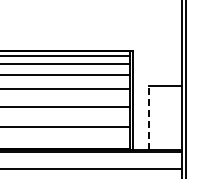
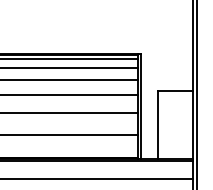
line: (149, 117) -> (158, 124), dashed -> solid

